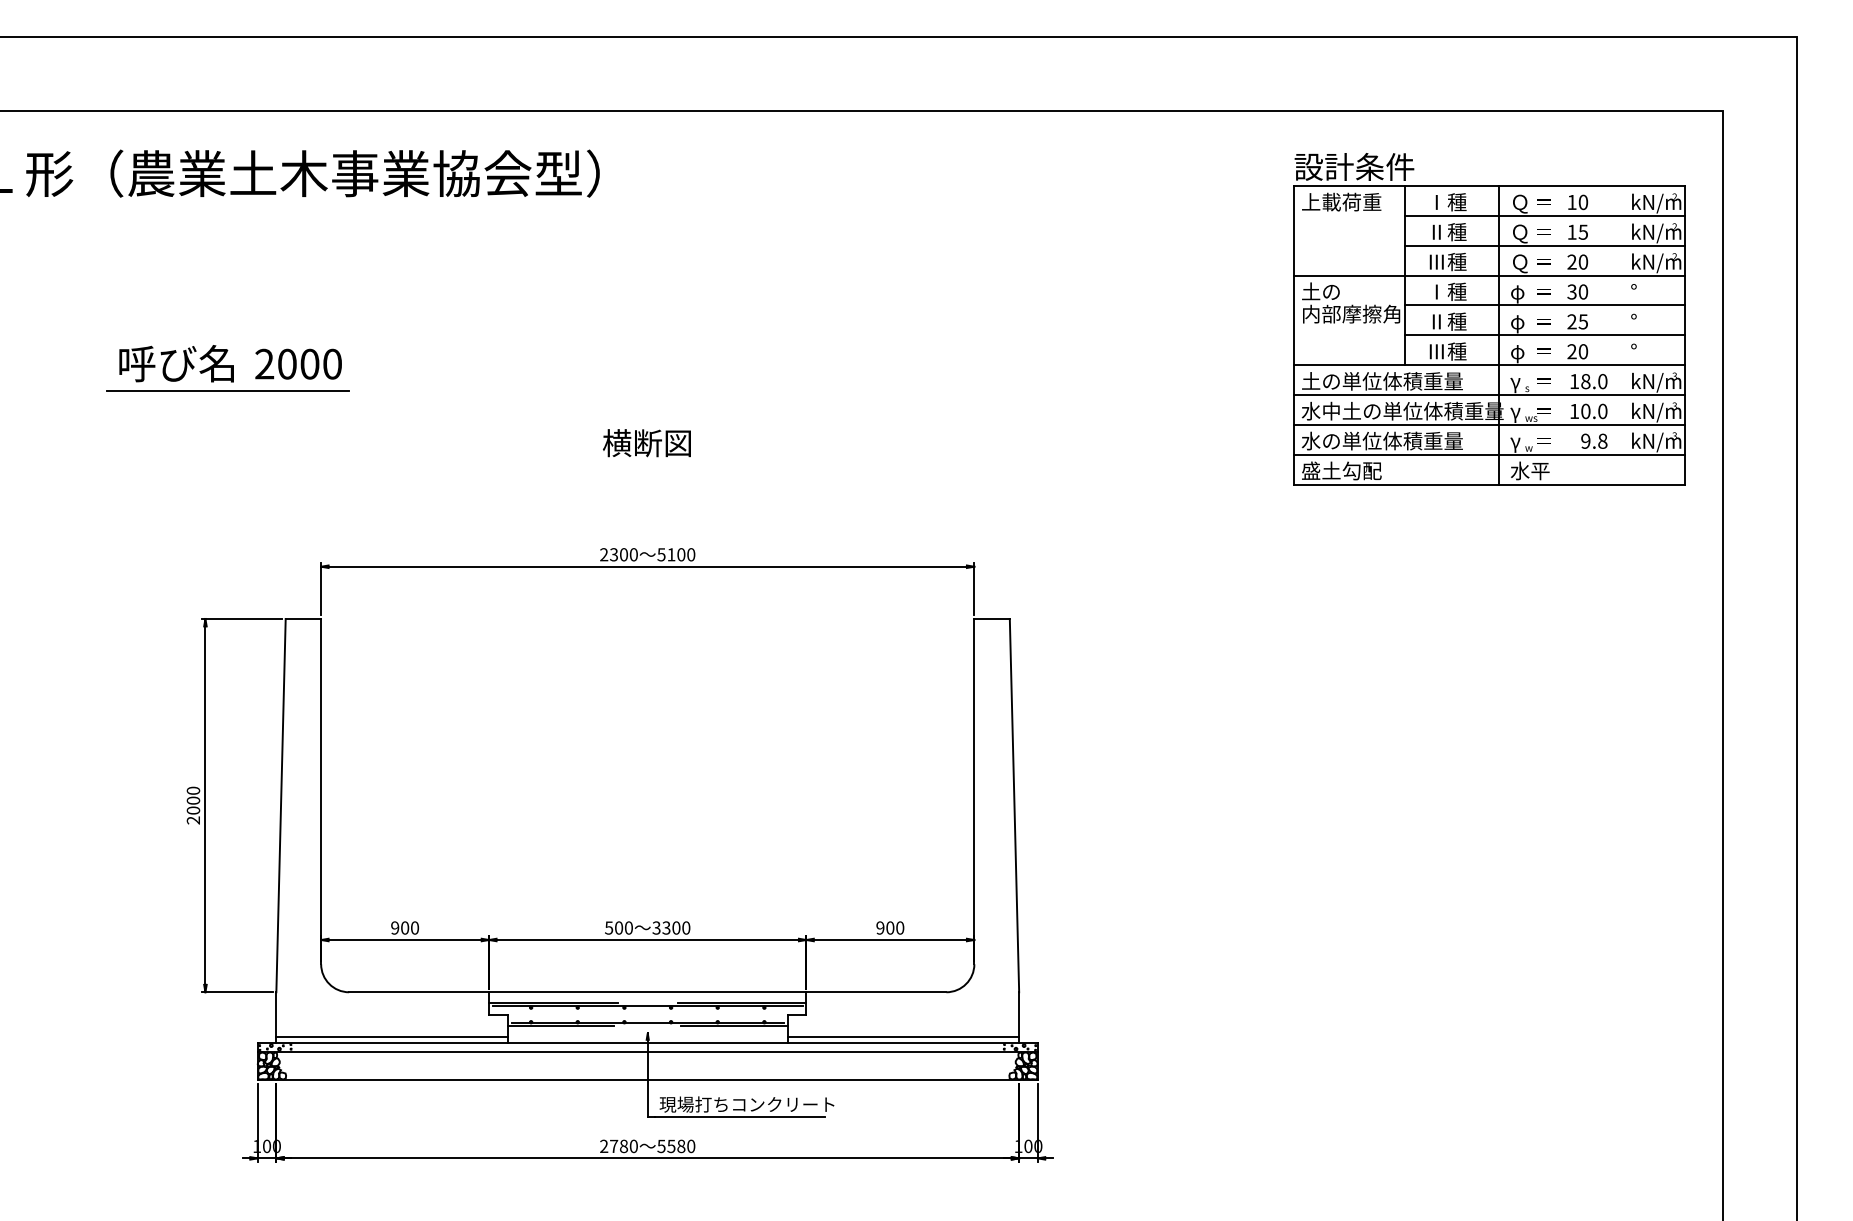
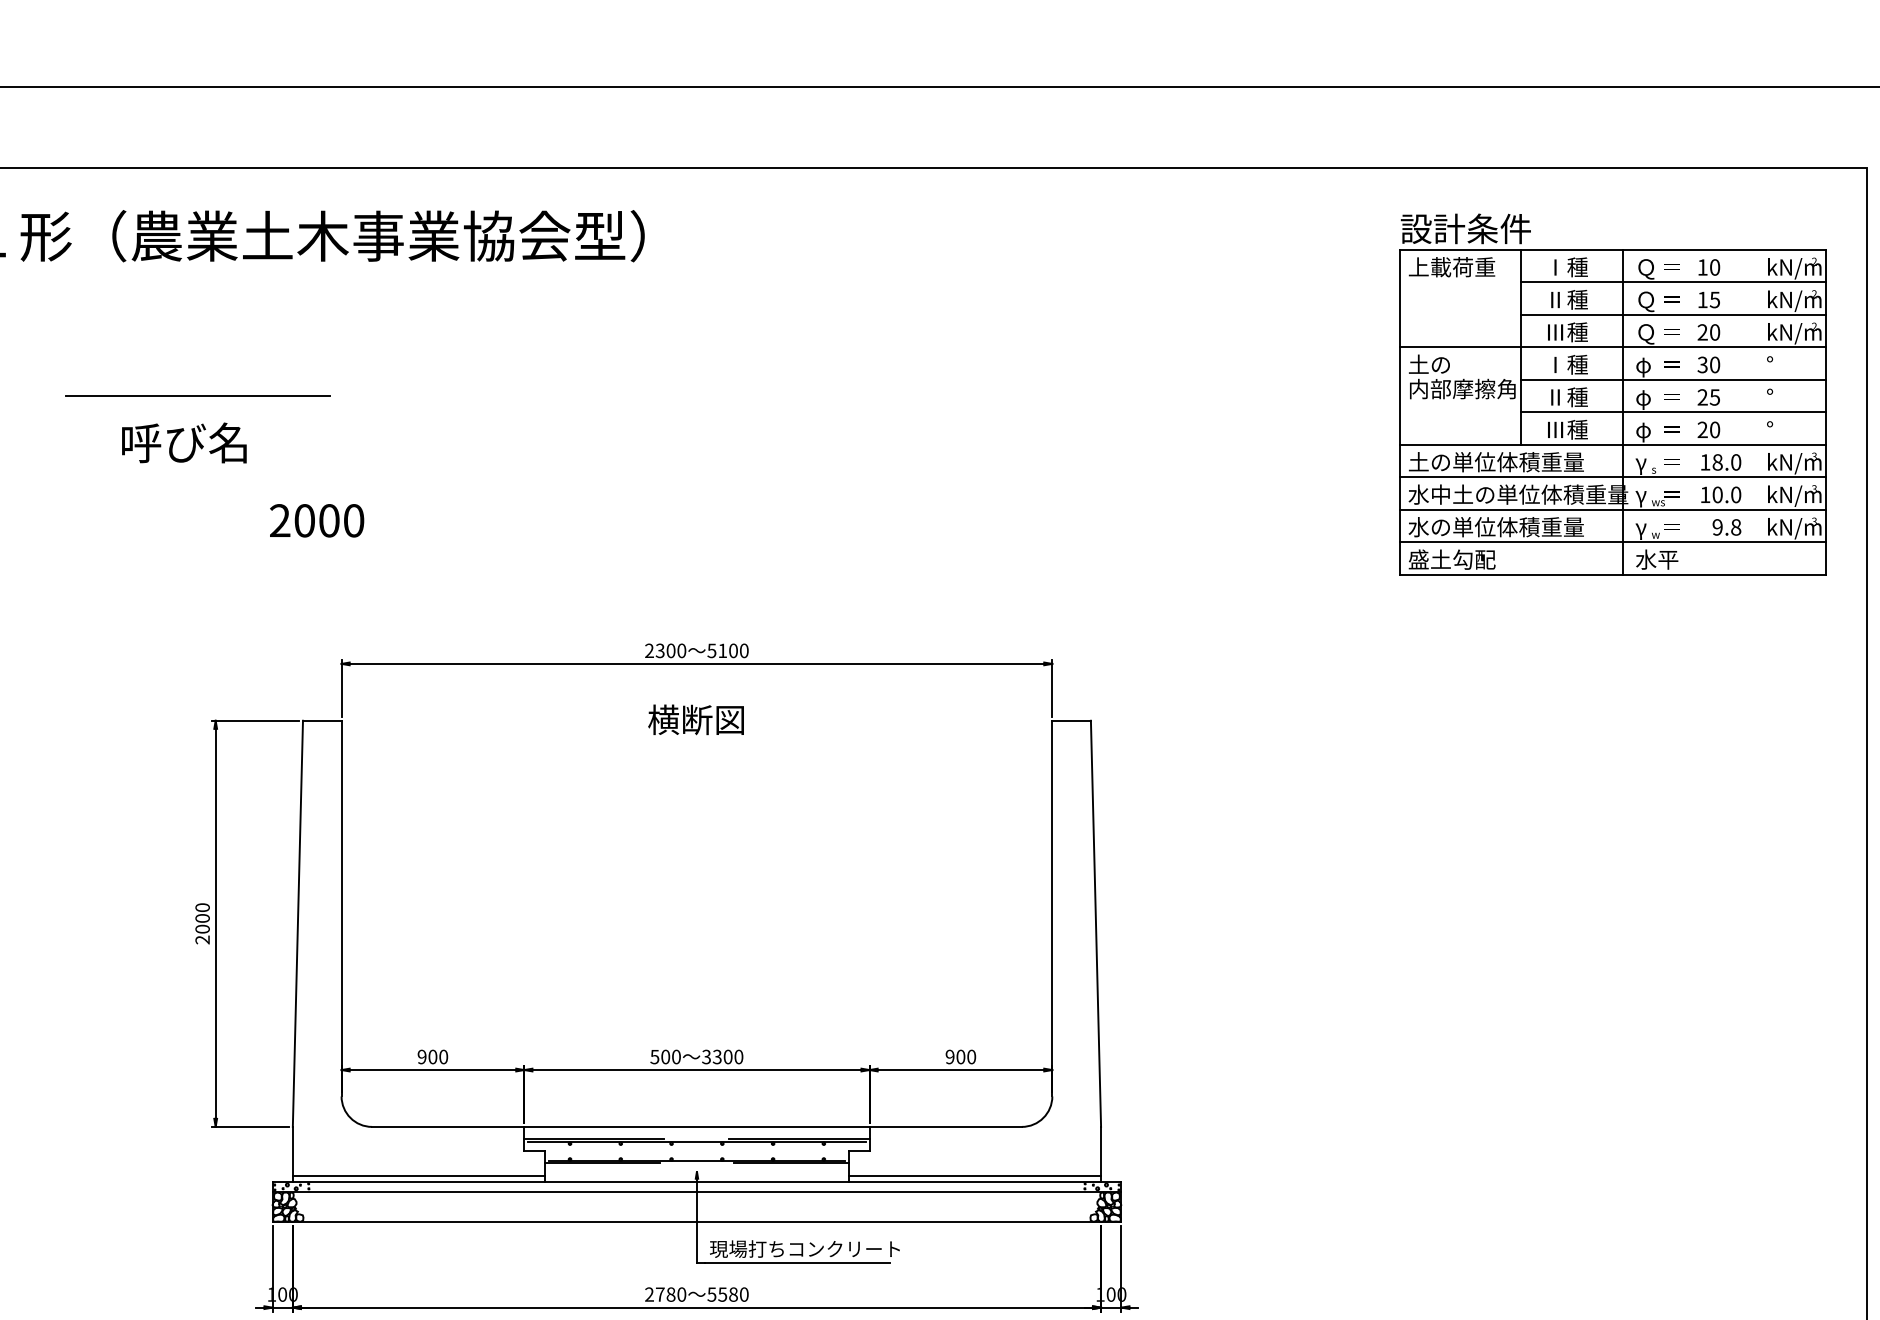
text: (298, 363) -> (316, 520), moved
line: (227, 390) -> (197, 394), moved
text: (646, 443) -> (695, 720), moved

